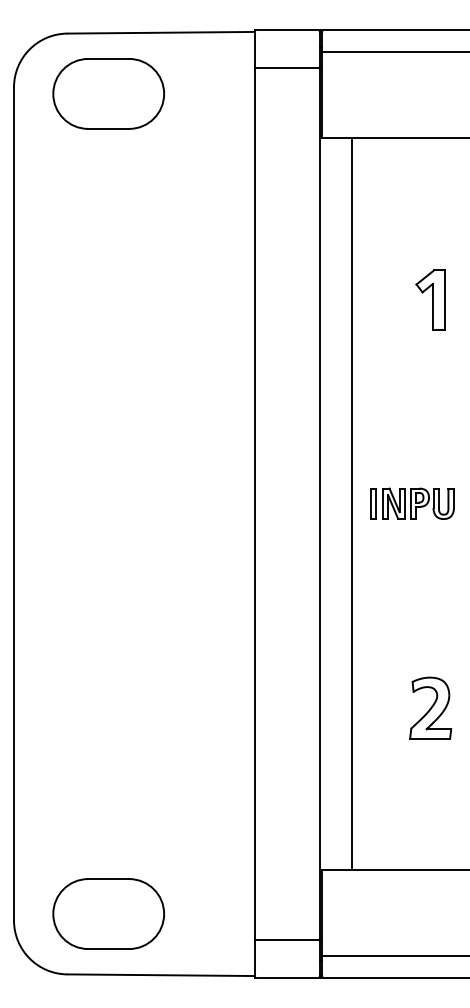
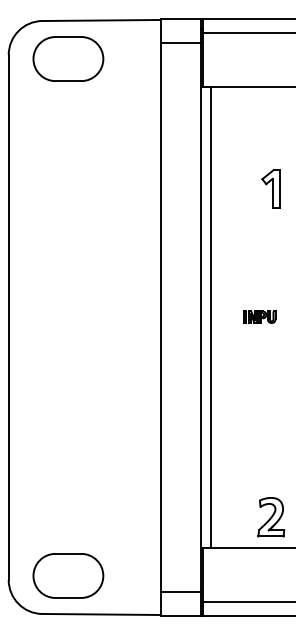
part: (411, 502) -> (259, 316), size x0.6
line: (351, 504) -> (210, 317), moved
part: (430, 708) -> (271, 517), moved

